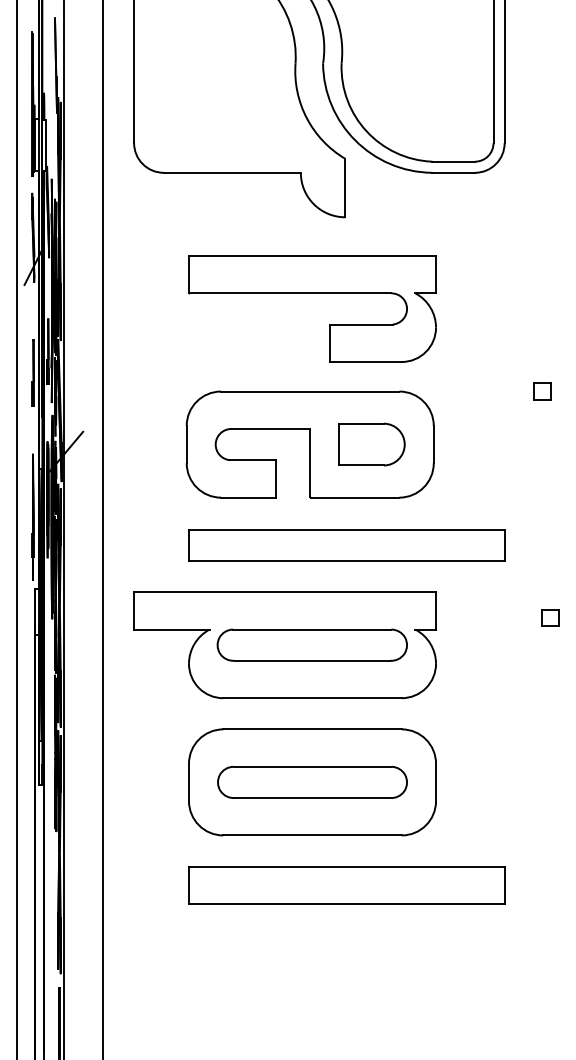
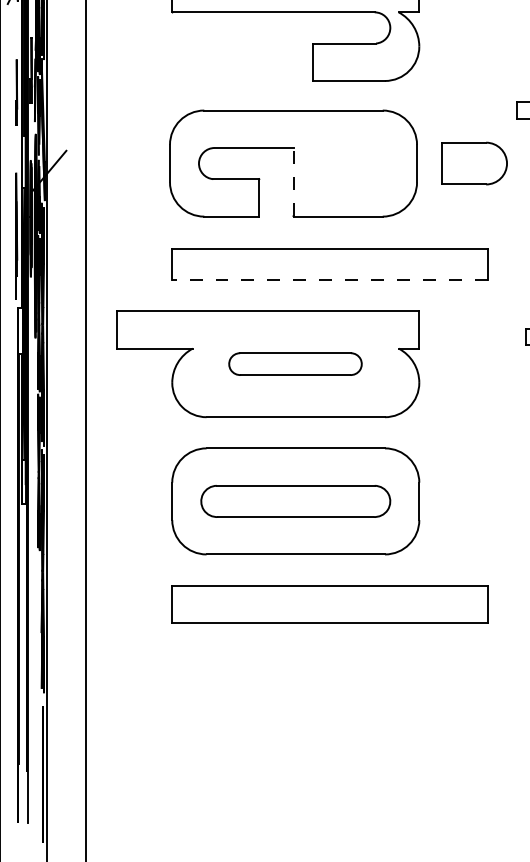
part: (371, 444) -> (473, 163), moved
line: (310, 462) -> (293, 181), solid -> dashed
line: (346, 560) -> (329, 279), solid -> dashed
part: (311, 644) -> (294, 363), size x0.7

